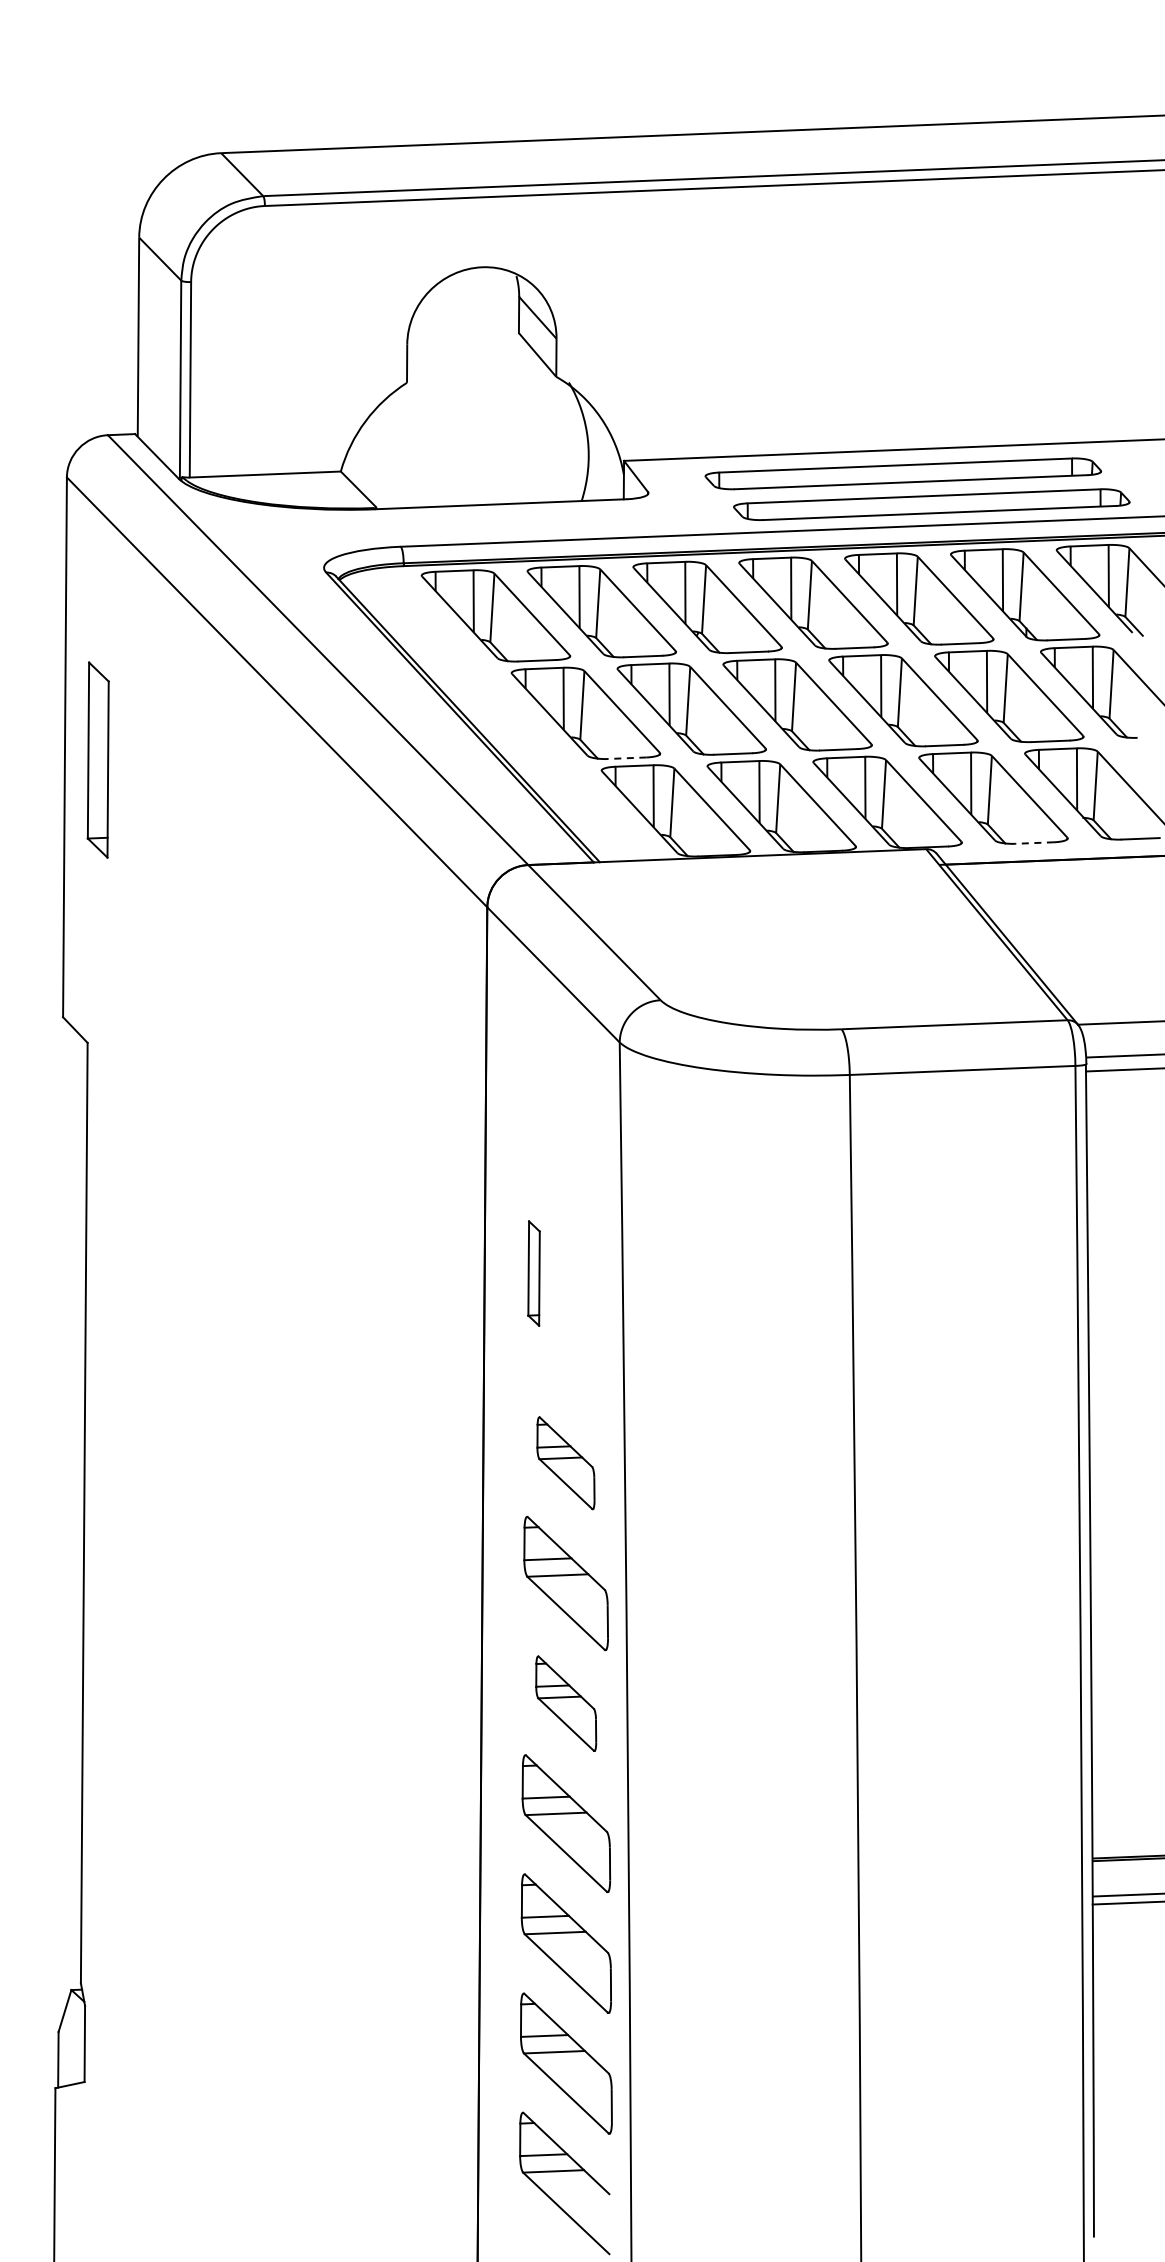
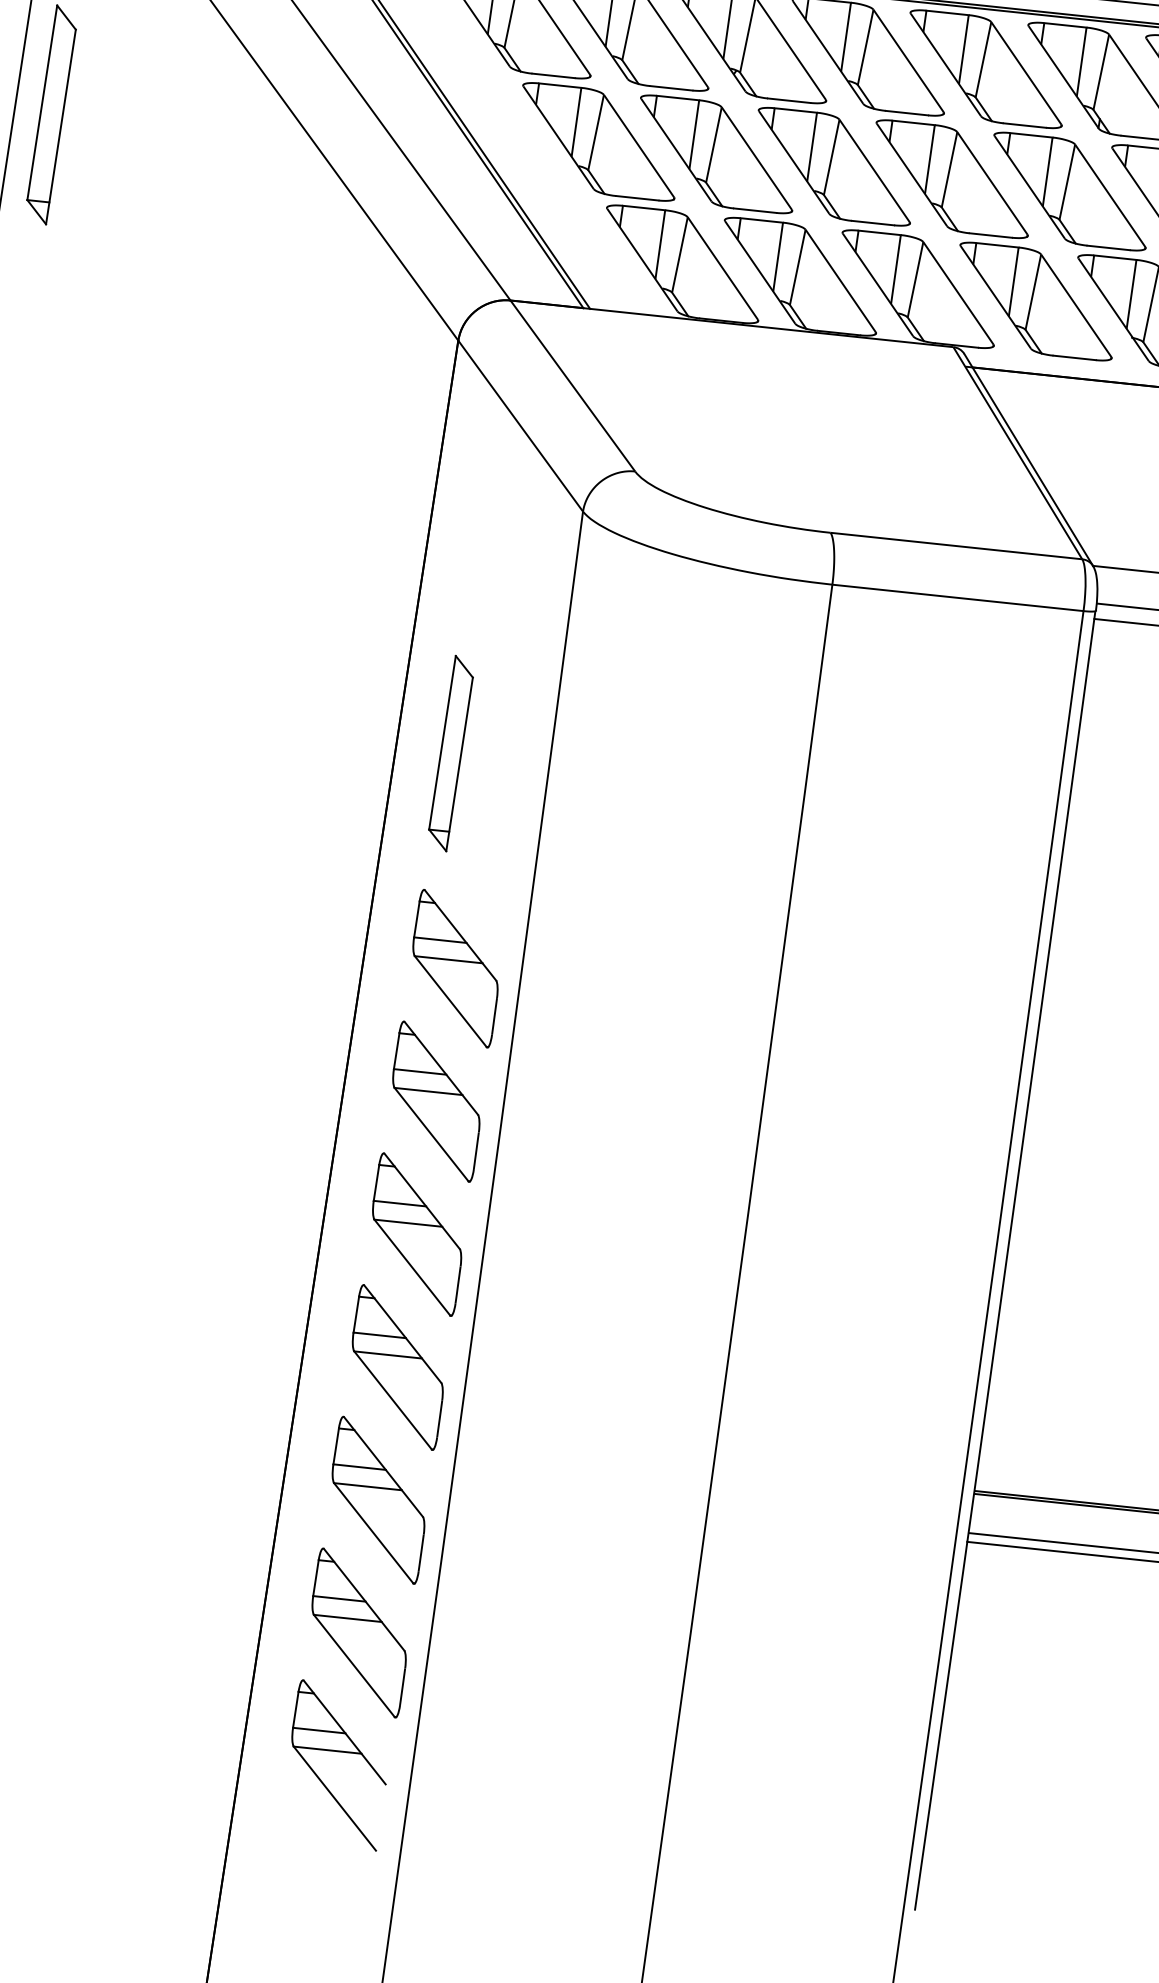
line: (627, 758) -> (637, 198), dashed -> solid
line: (1034, 843) -> (1074, 358), dashed -> solid
part: (533, 1273) -> (450, 753), size x1.67
part: (565, 1462) -> (455, 967), size x1.43
part: (565, 1703) -> (416, 1234), size x1.43

